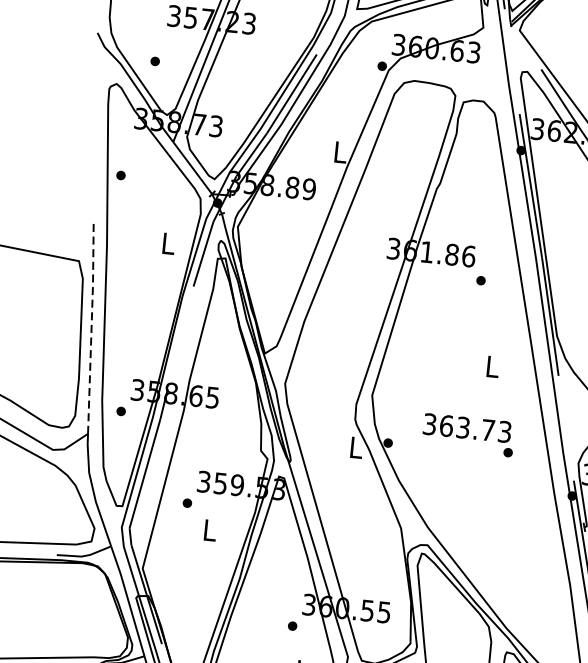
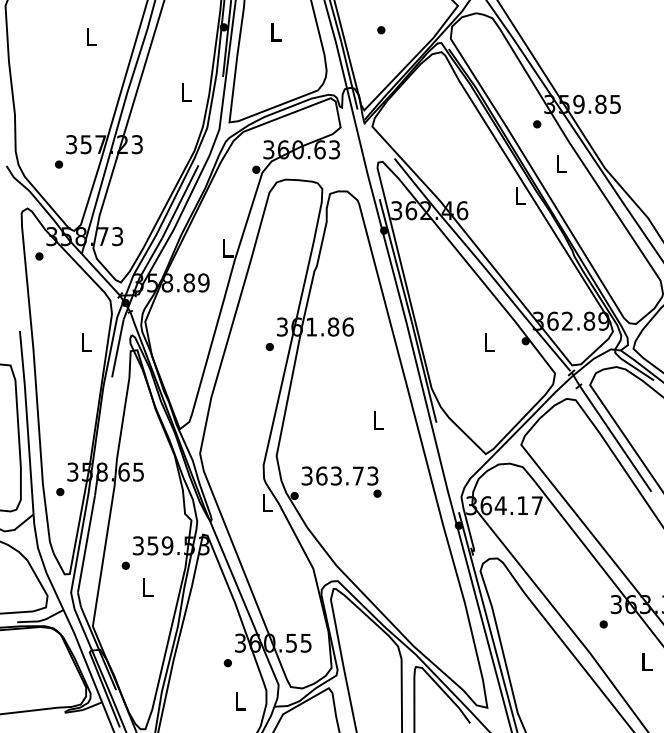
part: (155, 61) -> (59, 164), moved
part: (121, 175) -> (39, 256), moved
part: (480, 280) -> (269, 346), moved
line: (91, 328) -> (27, 422), dashed -> solid
text: (468, 434) -> (341, 481), moved

